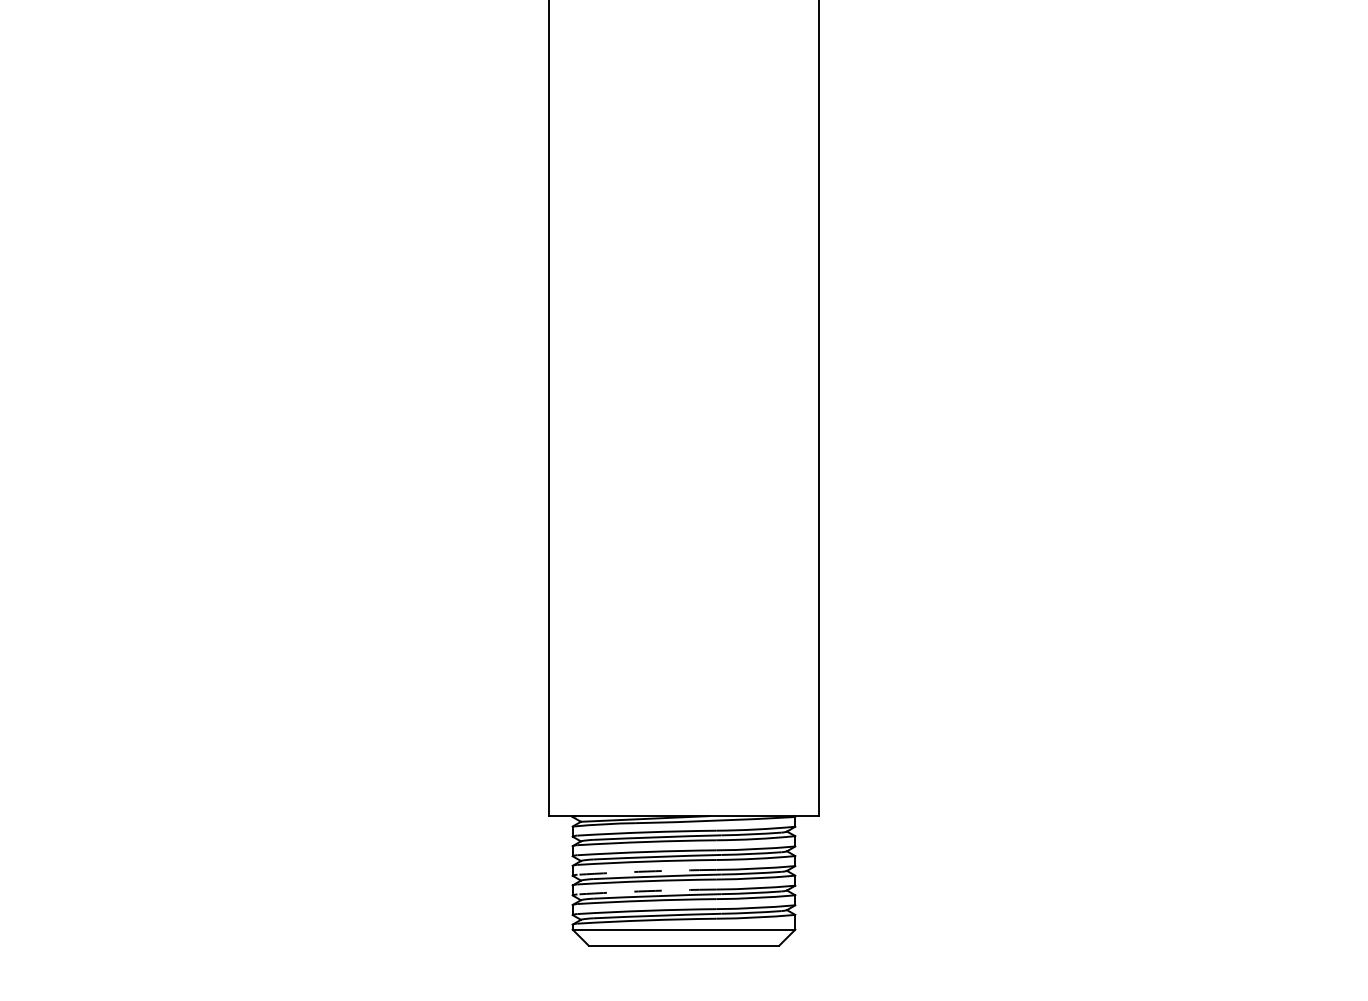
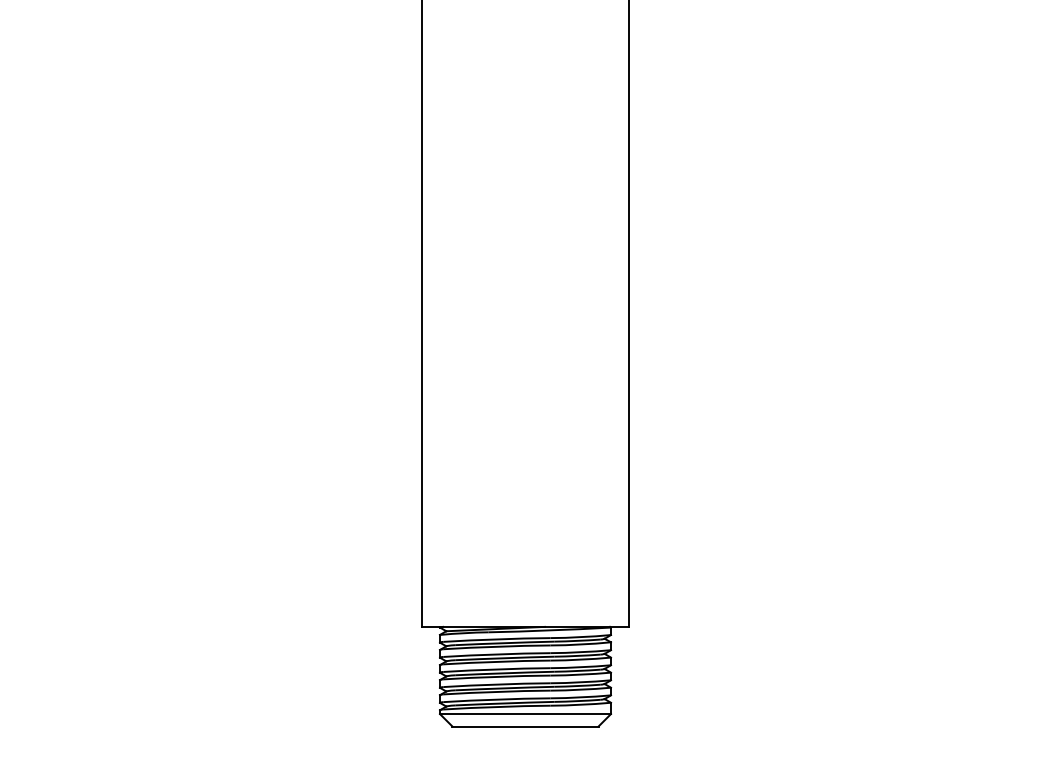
arc: (647, 871) -> (497, 669), dashed -> solid
arc: (647, 891) -> (497, 684), dashed -> solid

